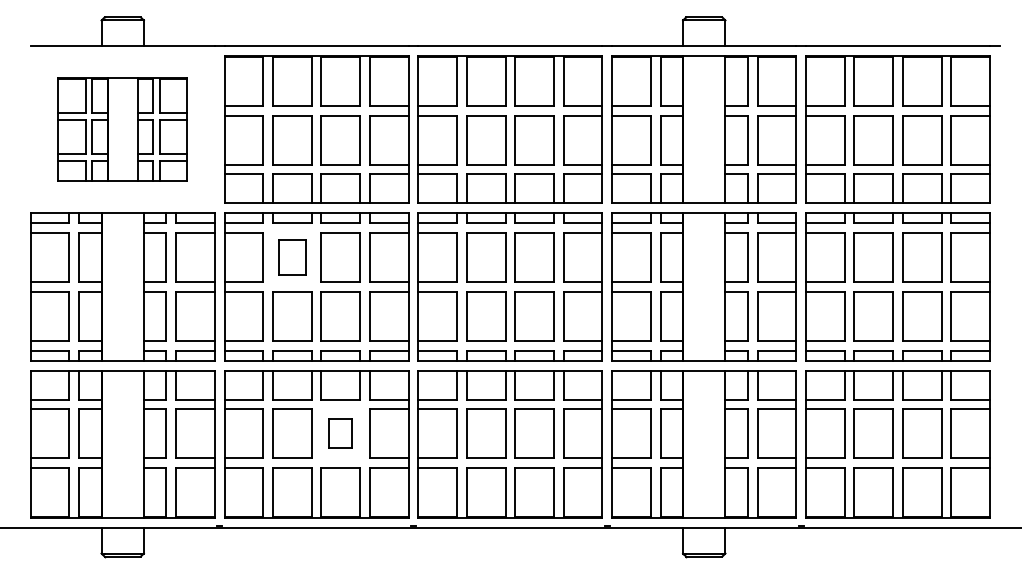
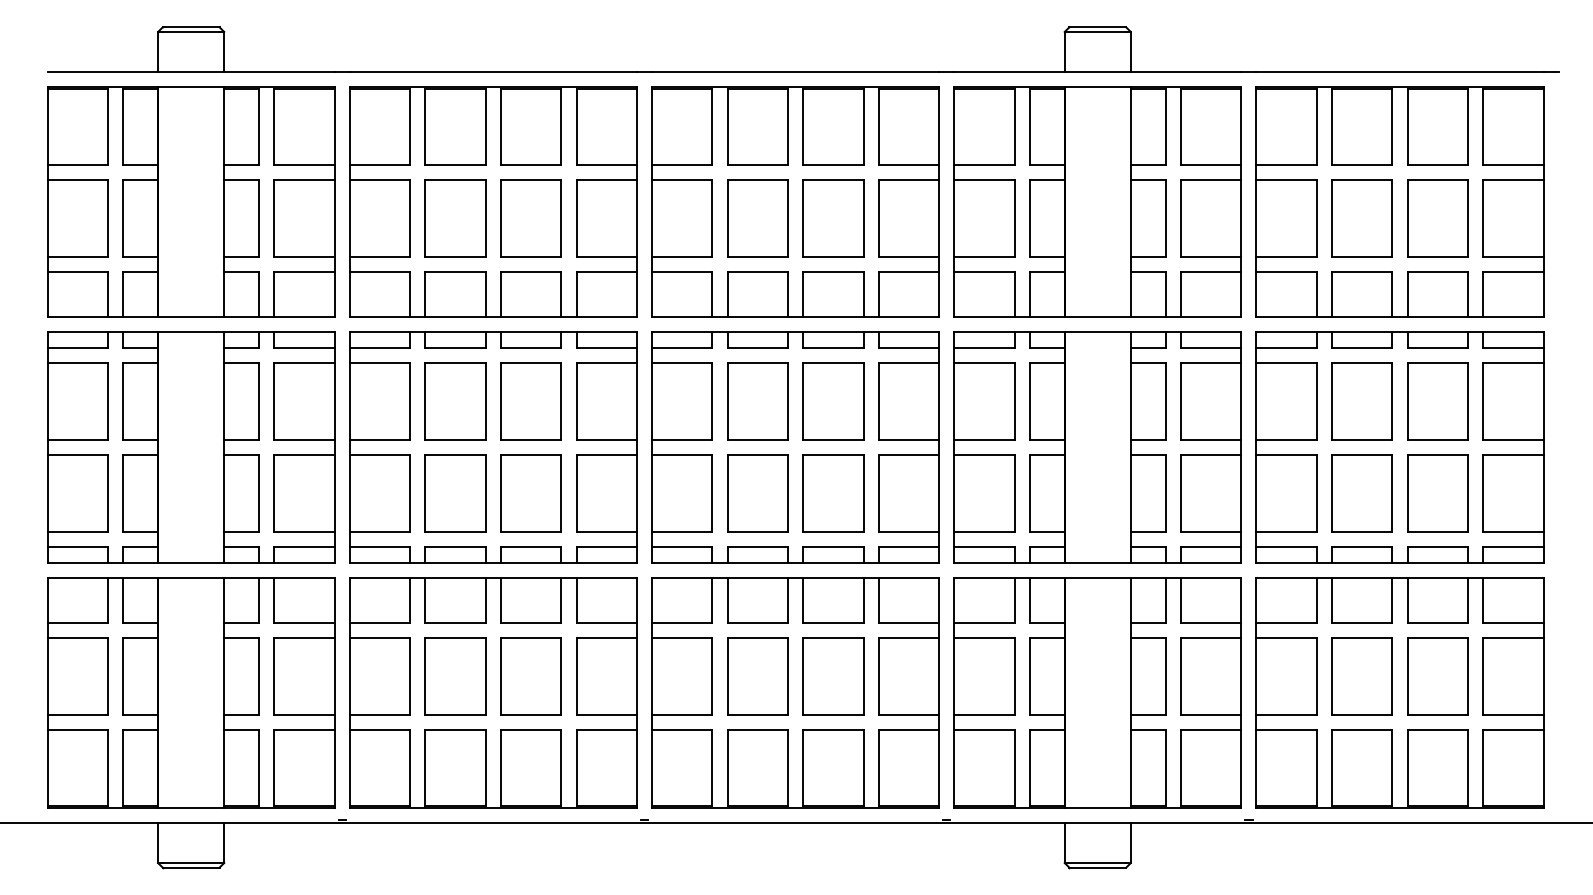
part: (122, 129) -> (190, 201), size x1.43
part: (292, 257) -> (455, 401), size x1.43
part: (340, 433) -> (530, 675), size x1.67

